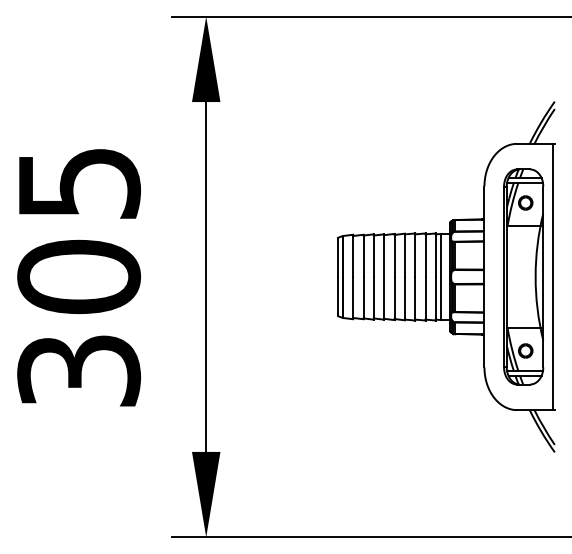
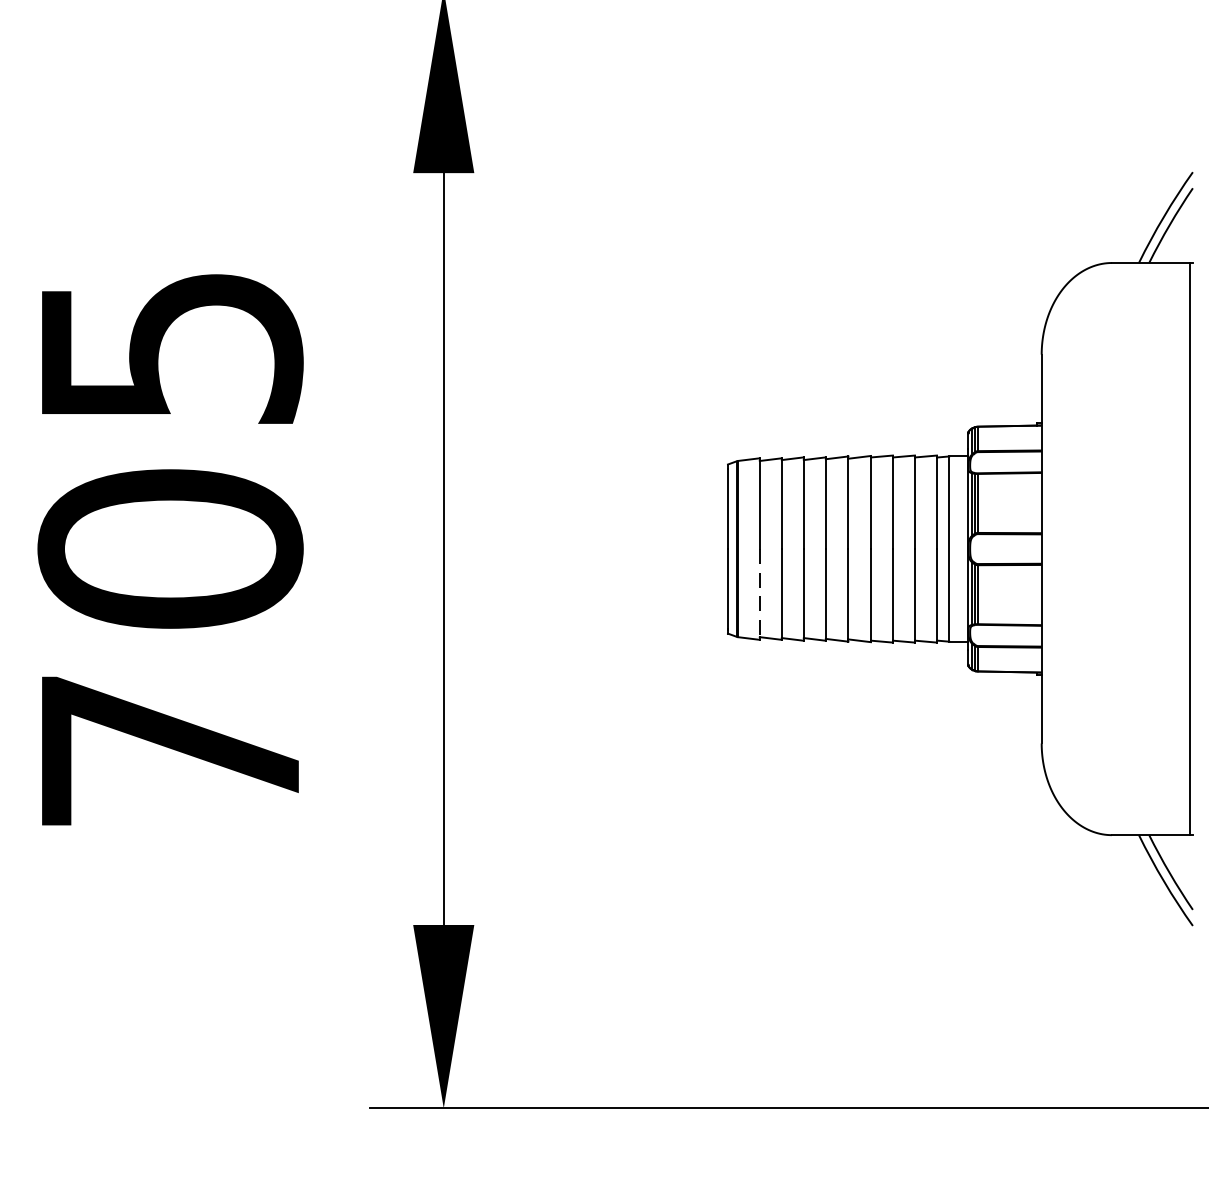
part: (523, 276) -> (1125, 547), removed
line: (353, 297) -> (760, 593), solid -> dashed
text: (79, 370) -> (171, 750), 305 -> 705

